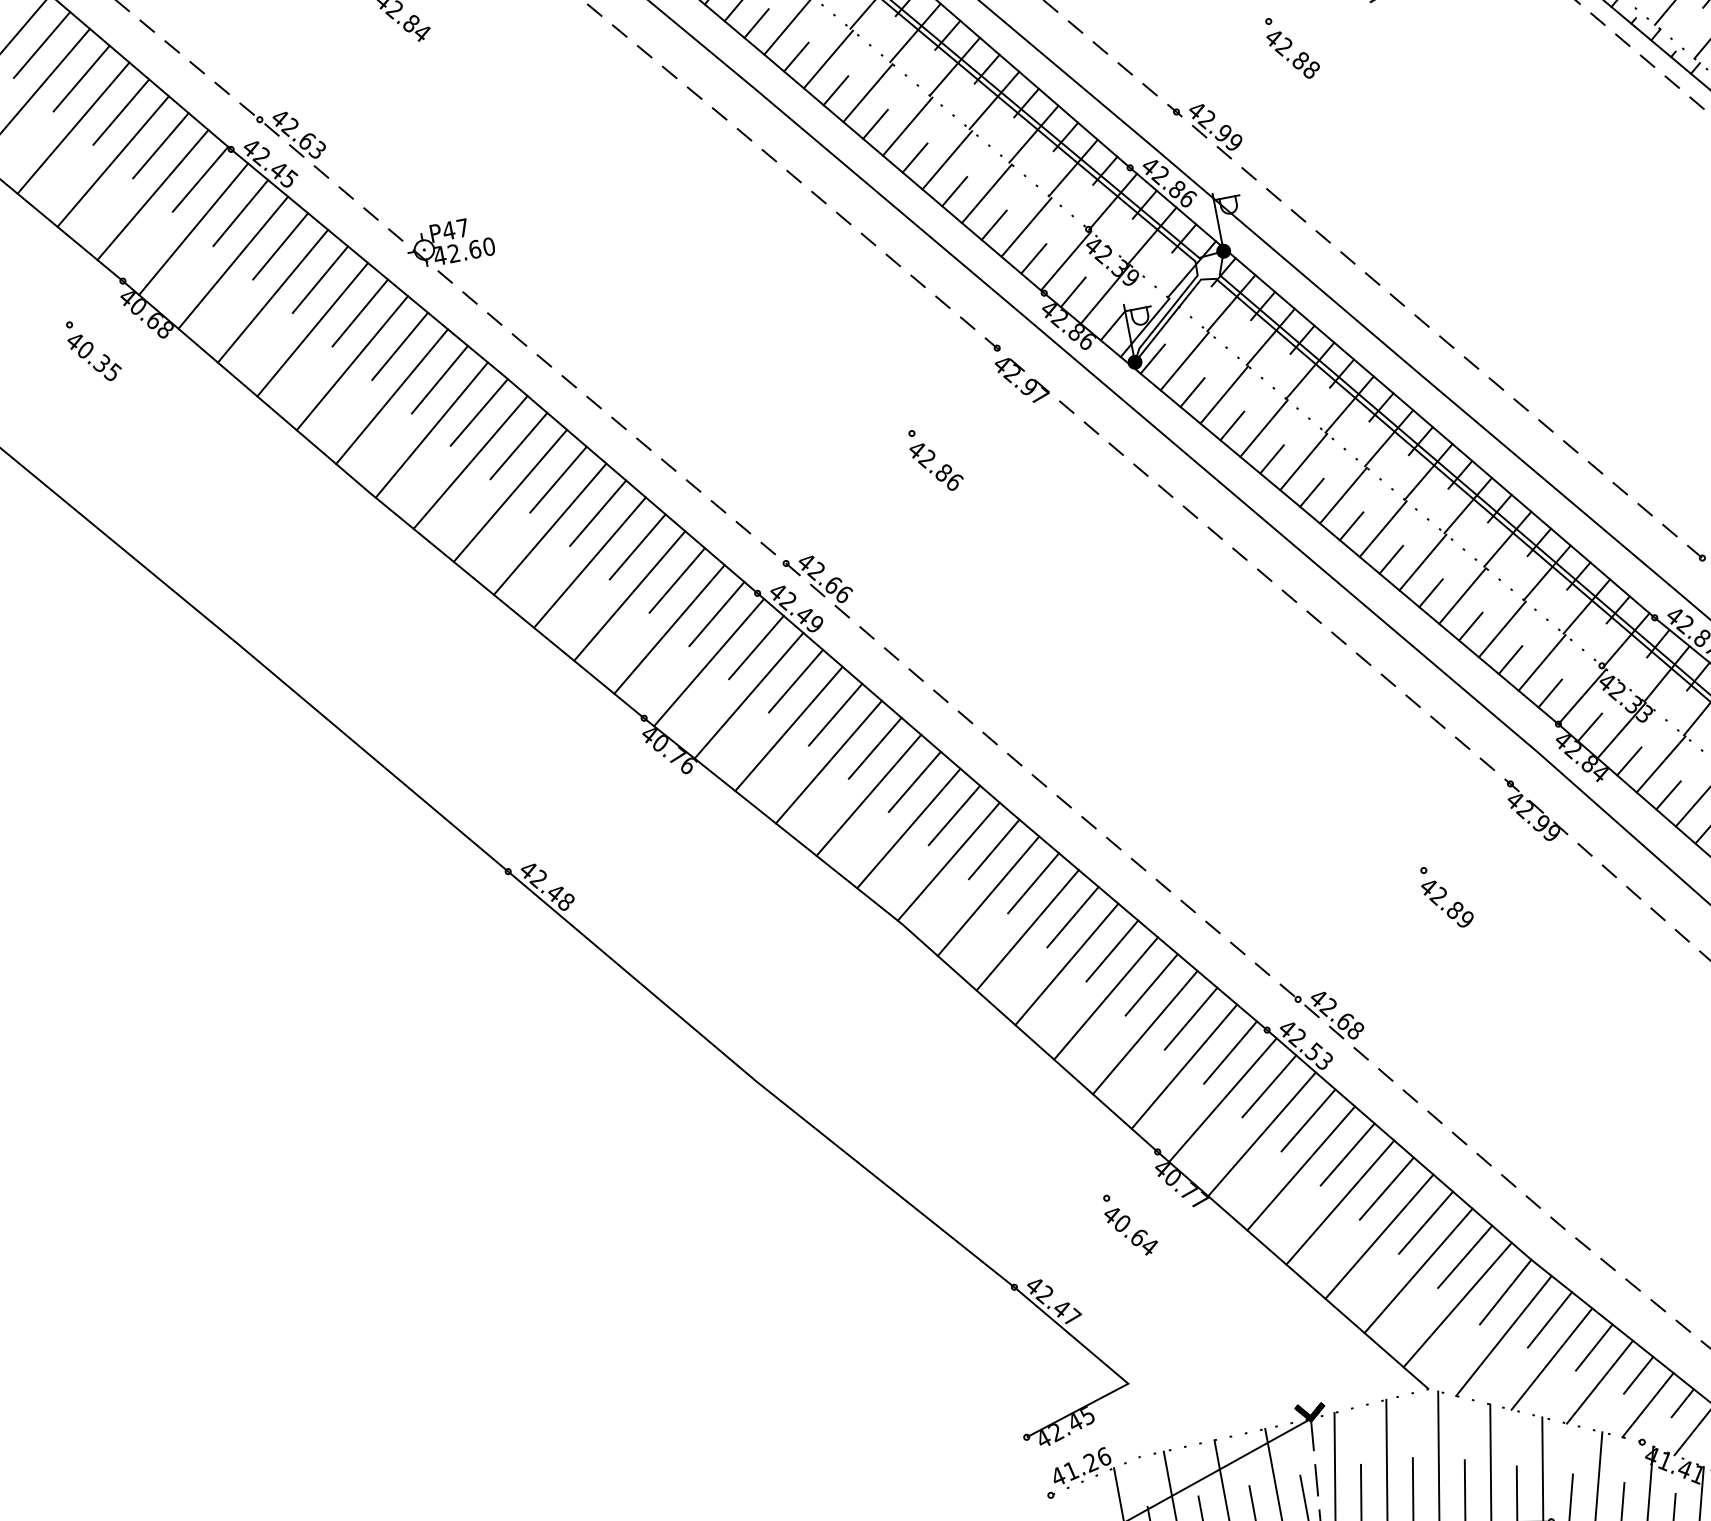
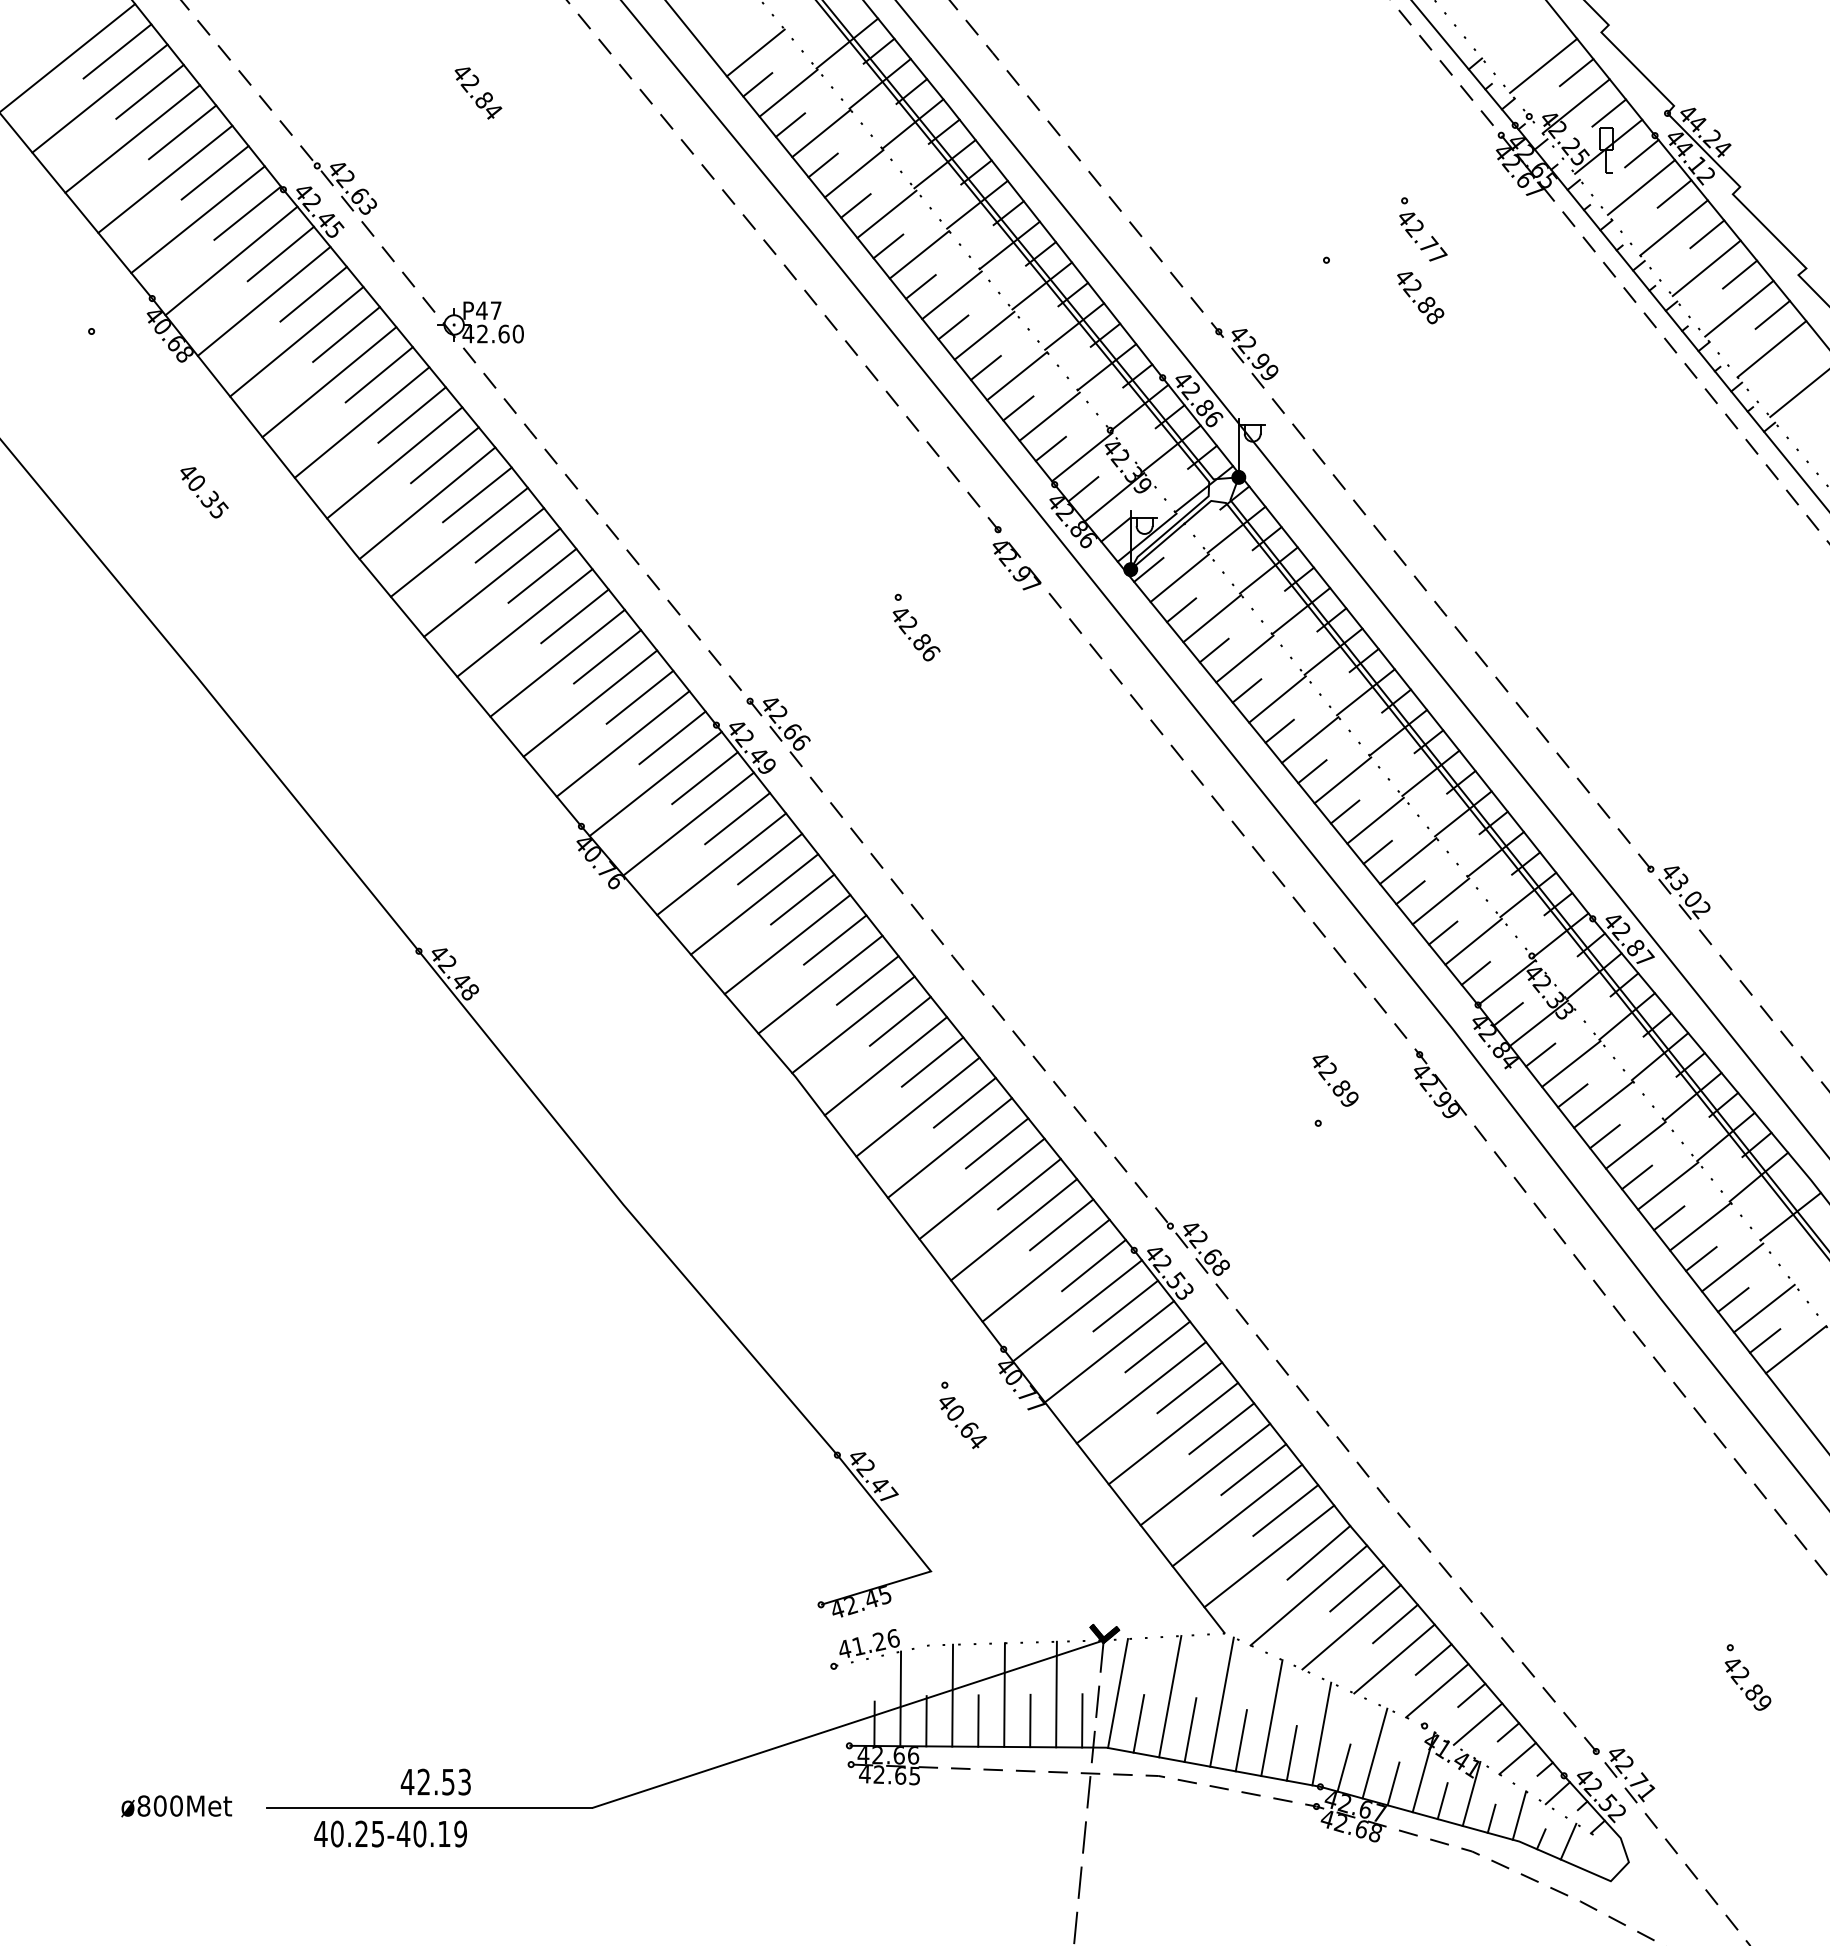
text: (1293, 55) -> (1420, 298), moved
text: (95, 357) -> (204, 492), moved
text: (1447, 903) -> (1335, 1080), moved

